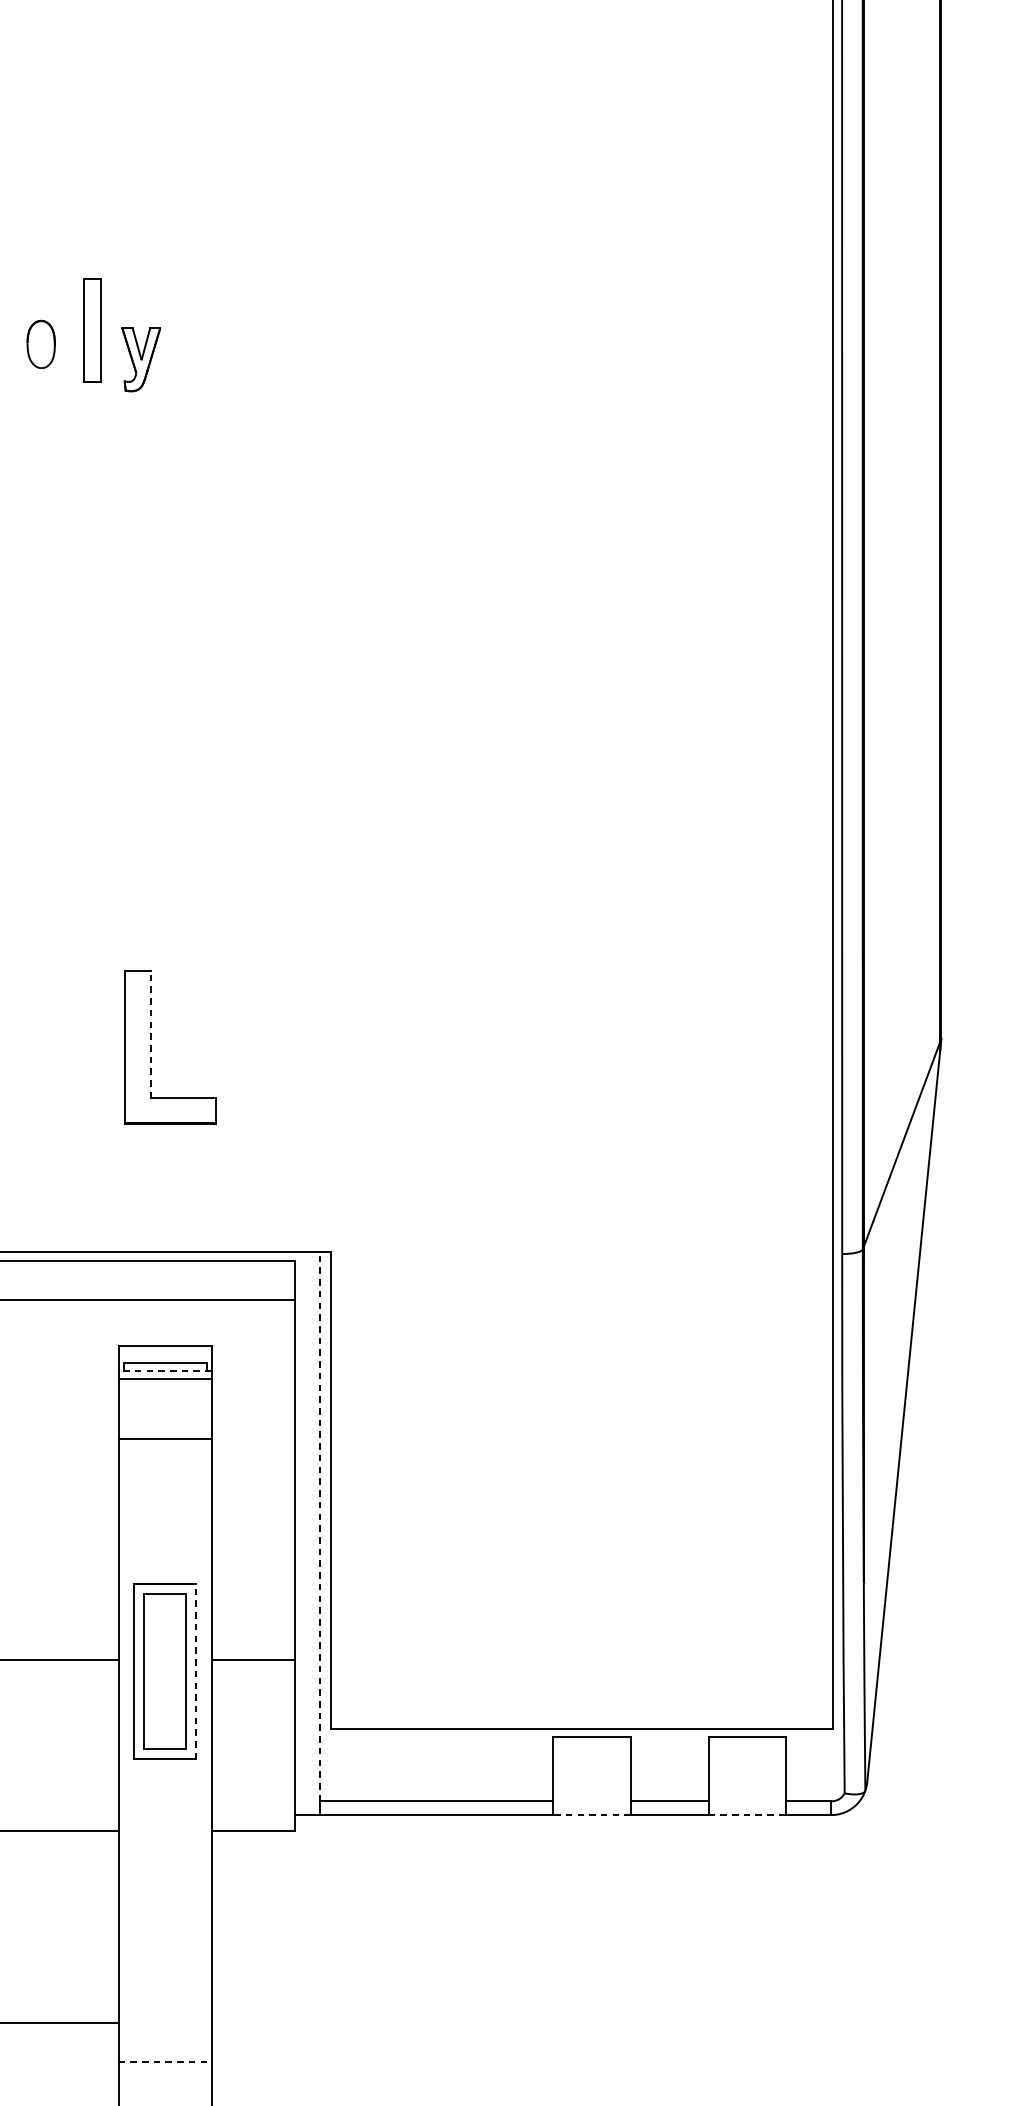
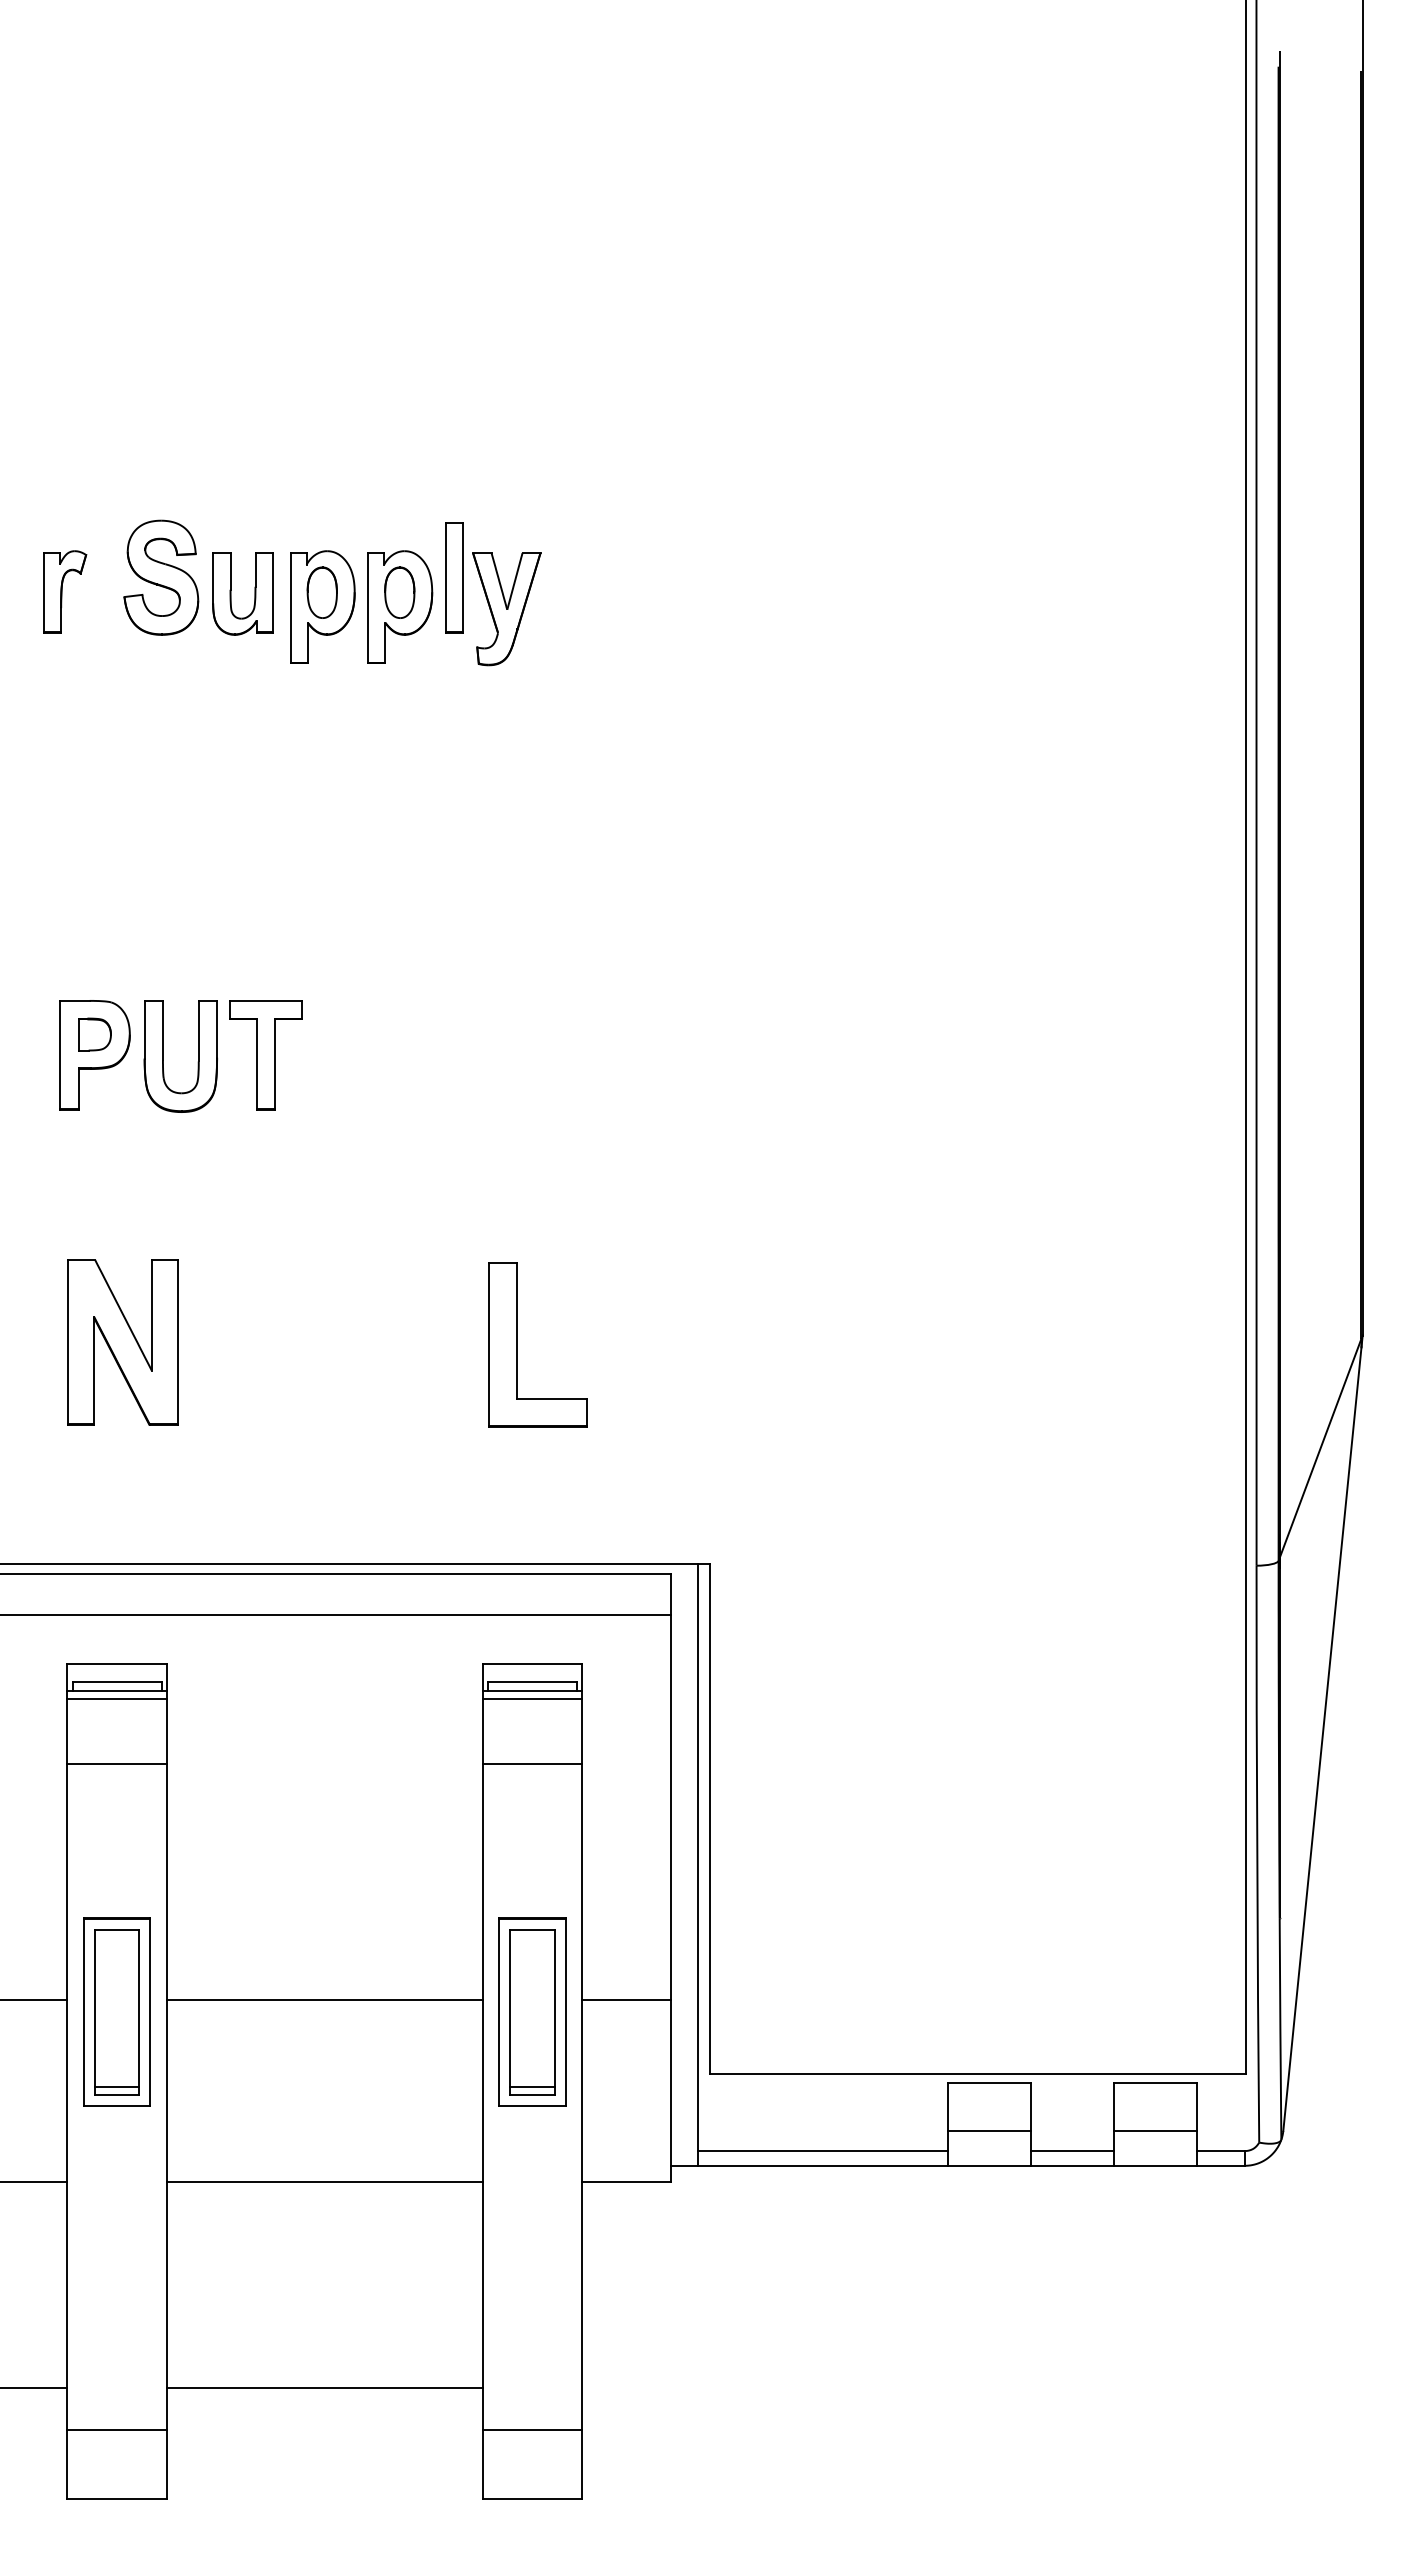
part: (41, 357) -> (400, 606), added
part: (140, 360) -> (506, 609), size x1.67
line: (151, 1034) -> (517, 1330), dashed -> solid
line: (165, 1371) -> (532, 1691), dashed -> solid
line: (320, 1526) -> (698, 1857), dashed -> solid
line: (196, 1671) -> (565, 2012), dashed -> solid
line: (165, 1740) -> (532, 2086), added
line: (591, 1782) -> (988, 2130), added
line: (746, 1782) -> (1154, 2130), added
line: (592, 1814) -> (989, 2165), dashed -> solid
line: (747, 1814) -> (1155, 2165), dashed -> solid
line: (165, 2061) -> (532, 2429), dashed -> solid

